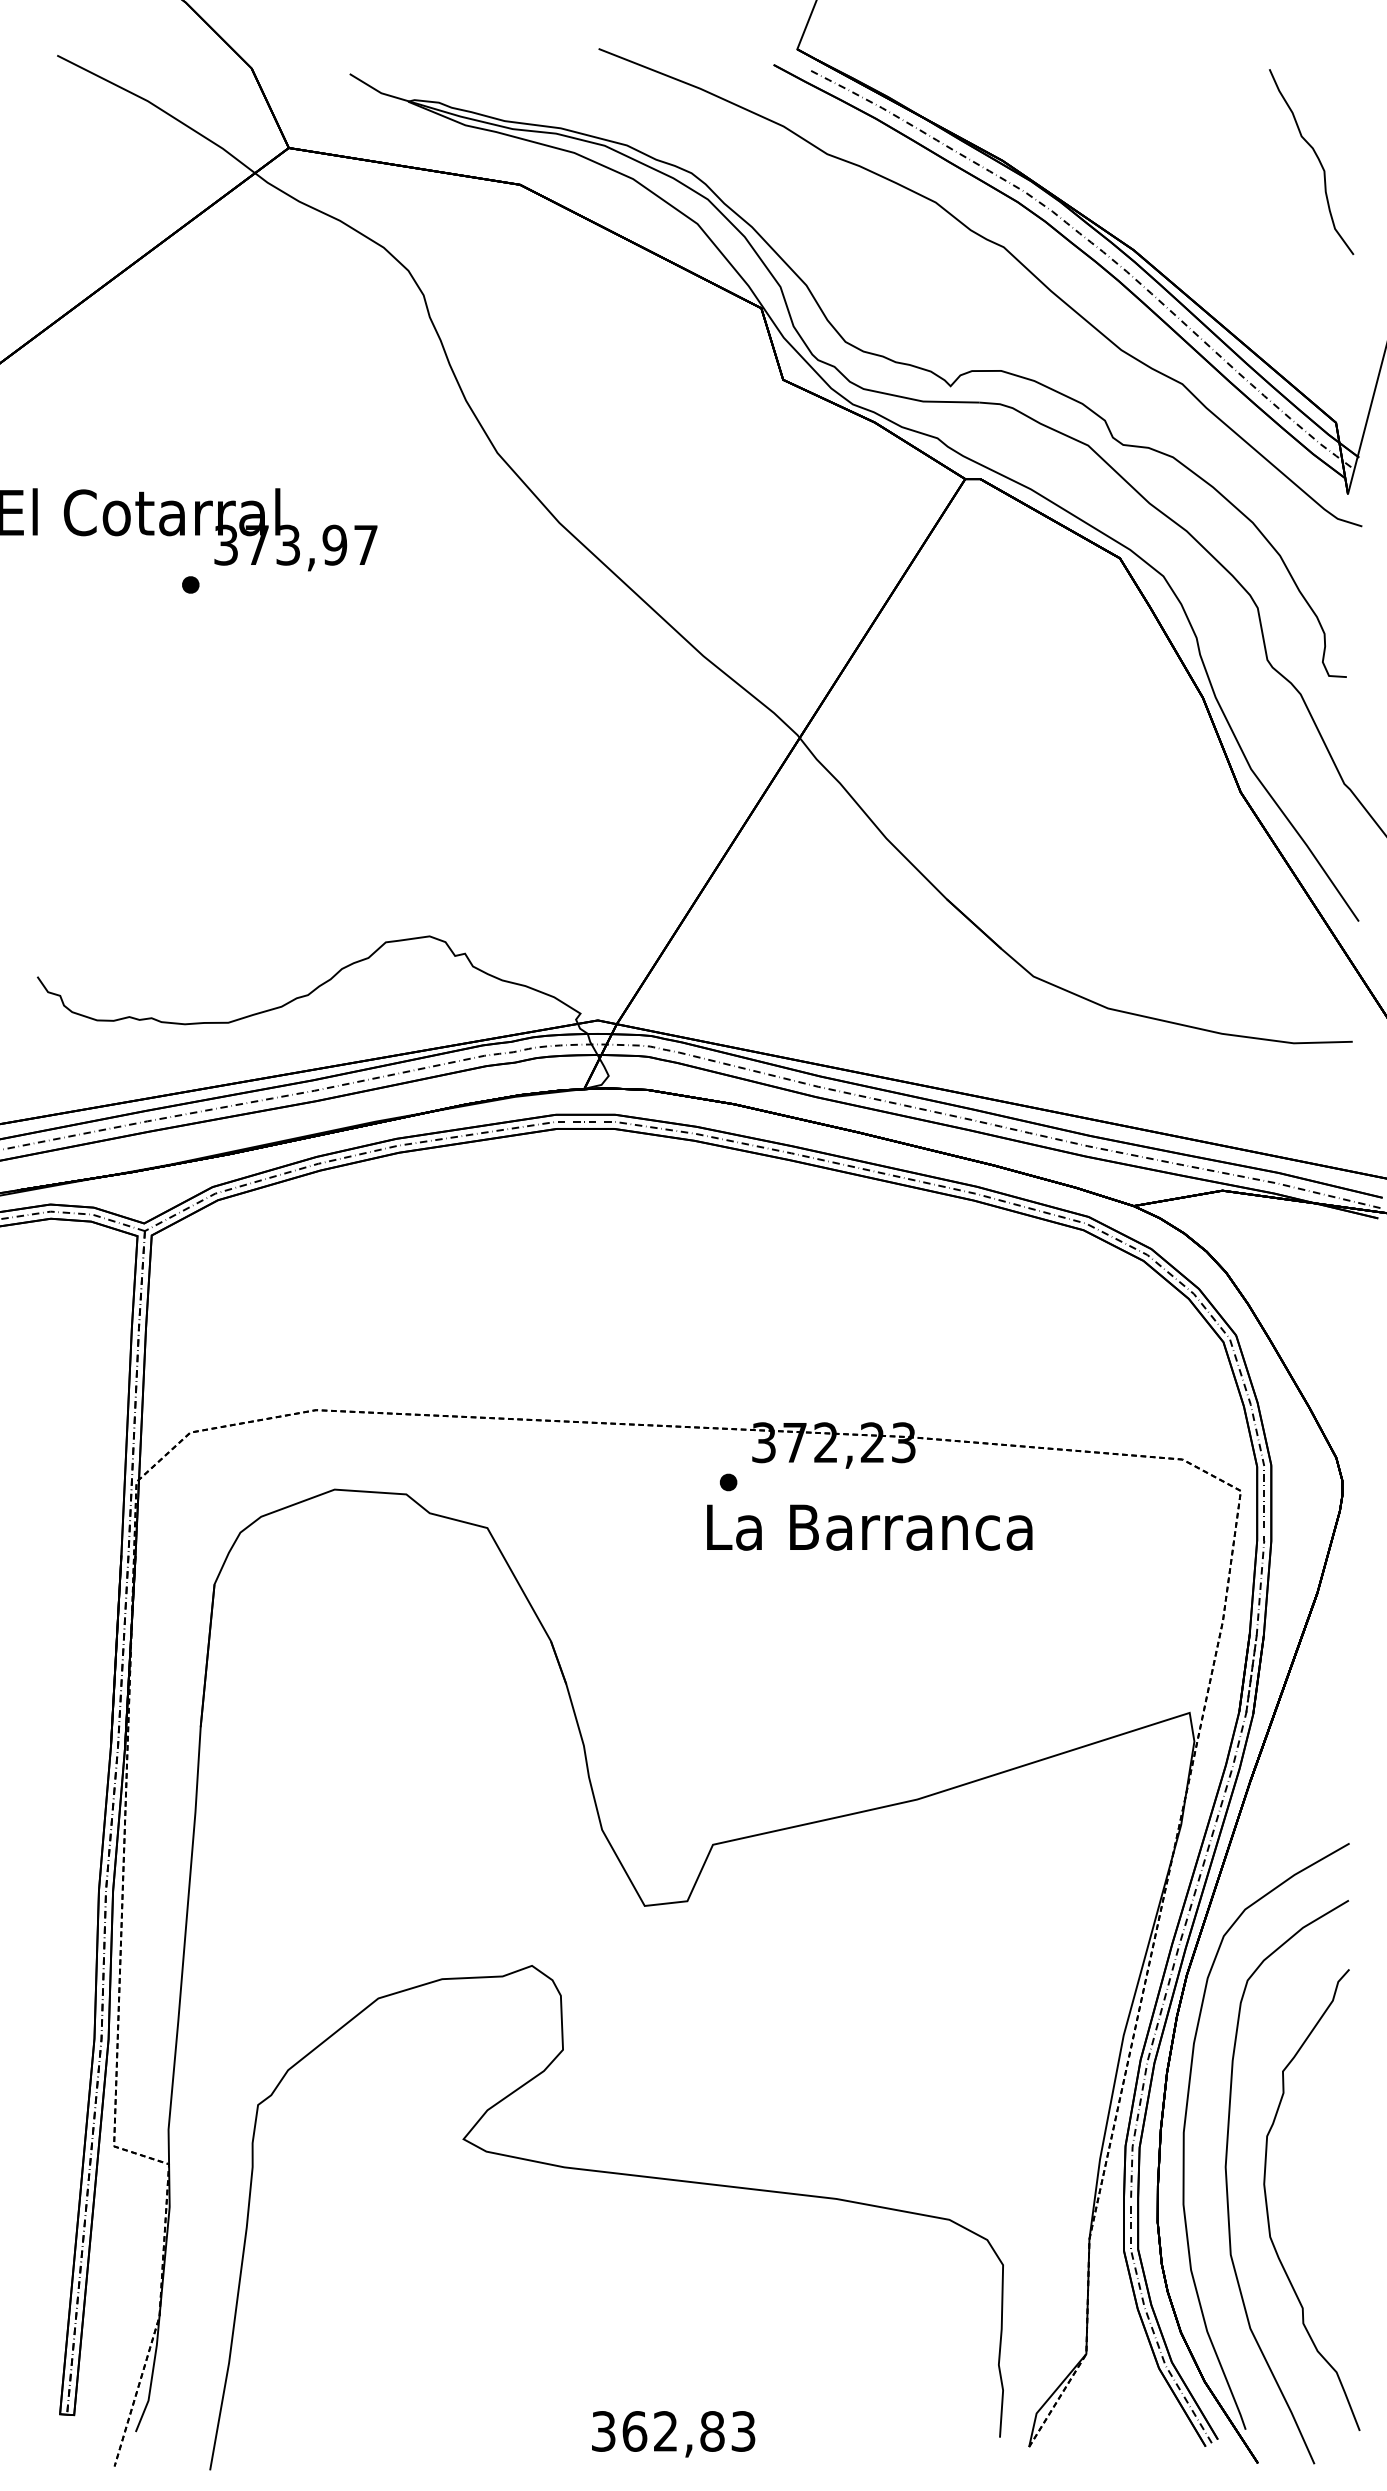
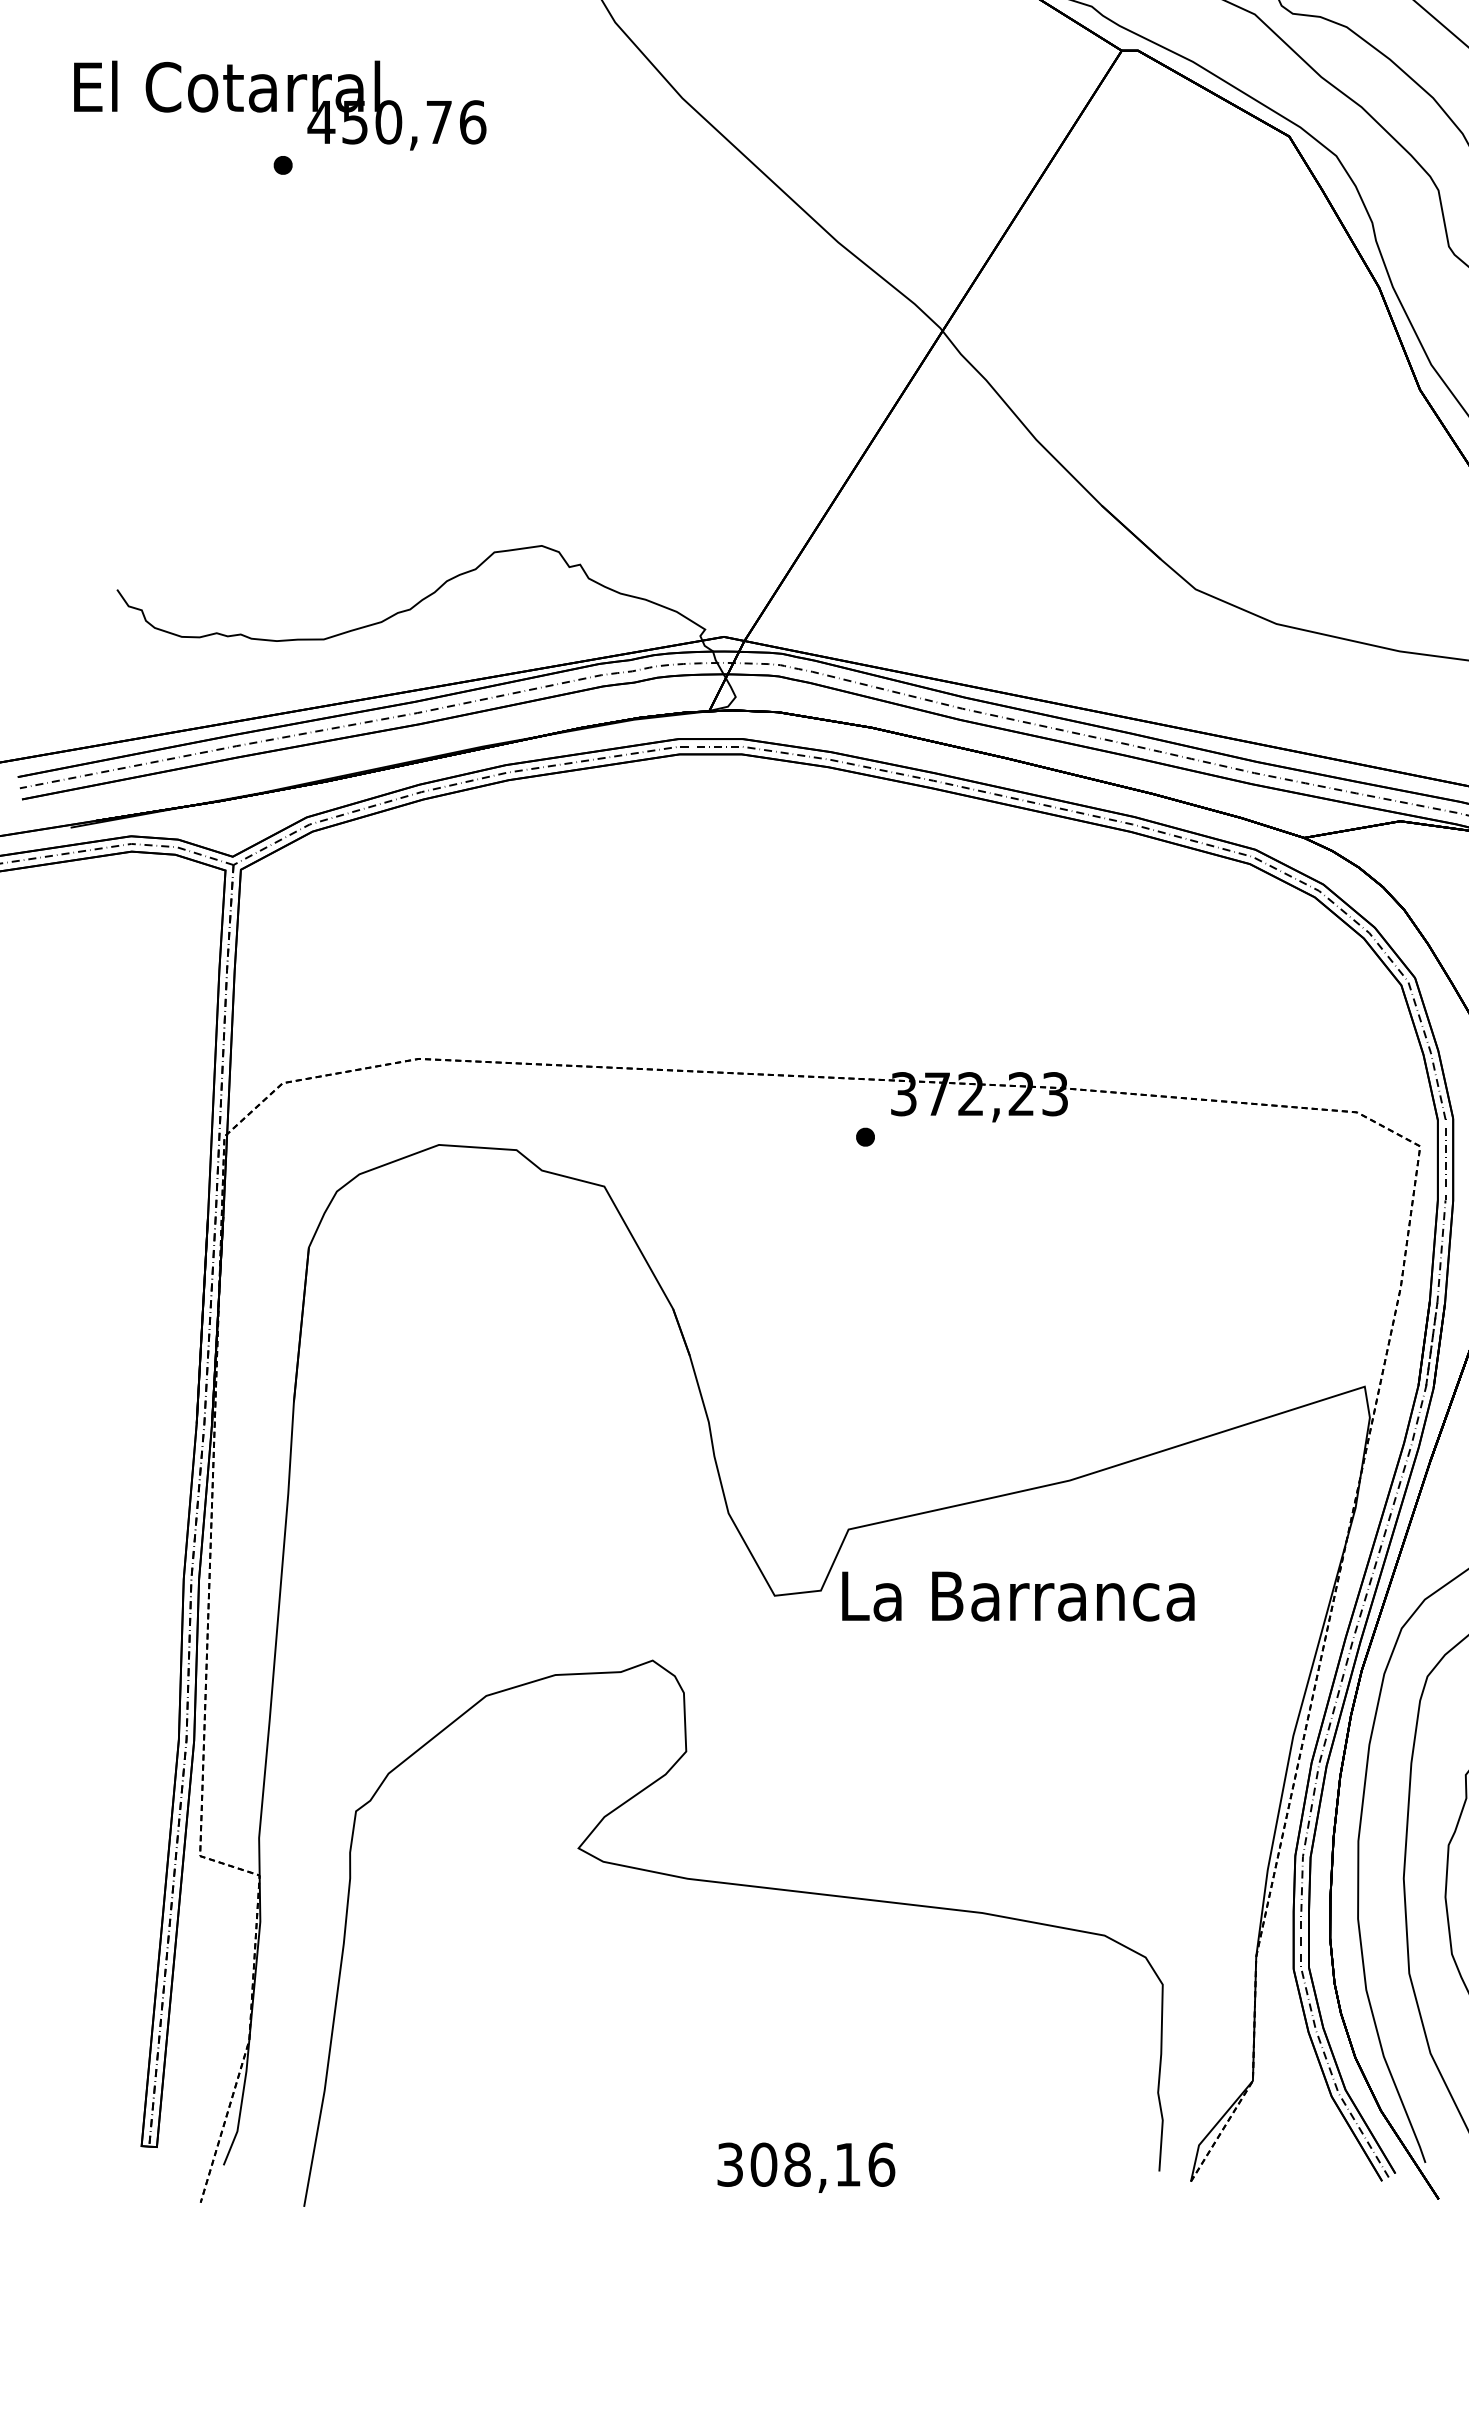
text: (295, 544) -> (396, 121), 373,97 -> 450,76
text: (869, 1527) -> (1018, 1596), moved
text: (689, 2431) -> (823, 2164), 362,83 -> 308,16

